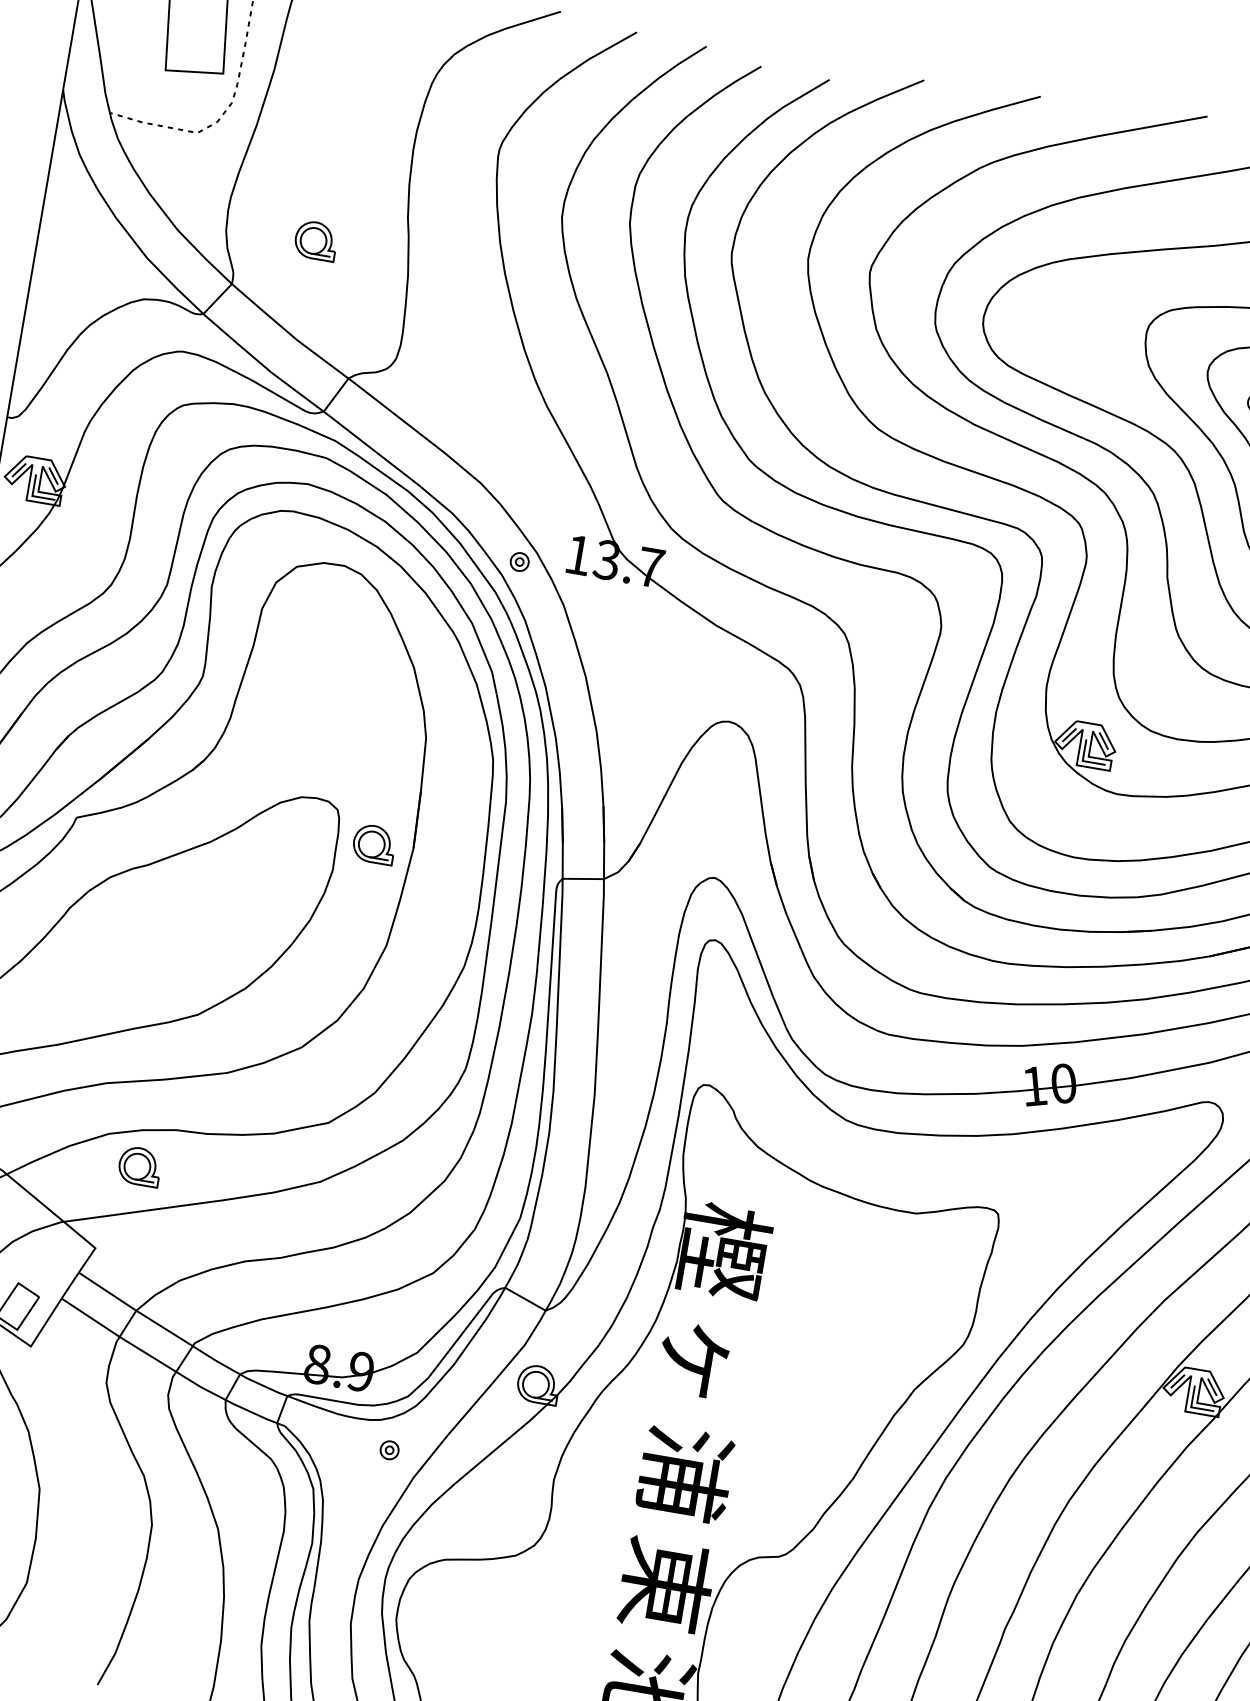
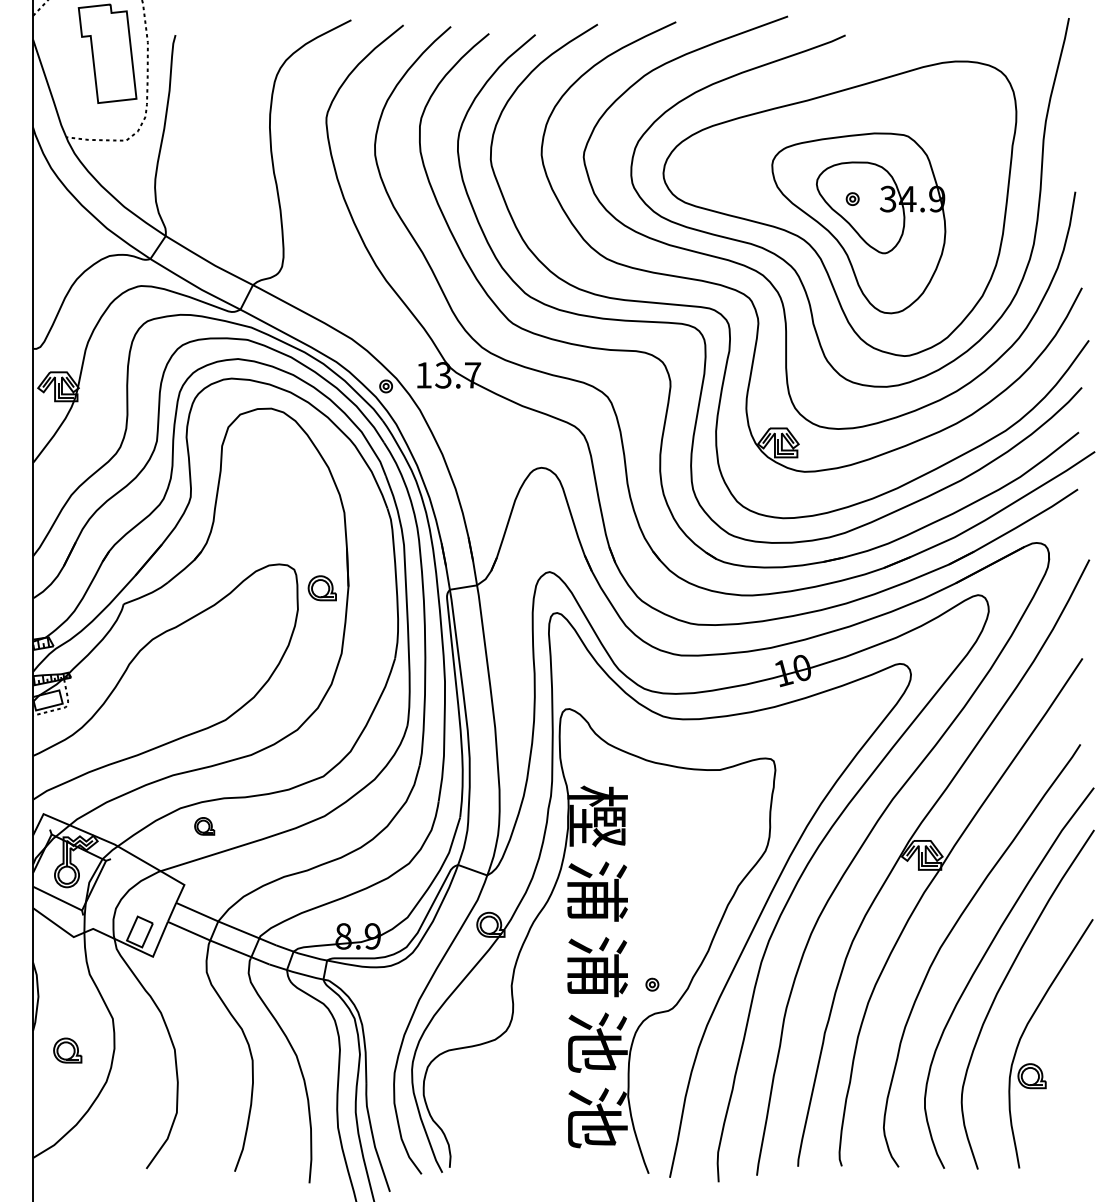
part: (314, 241) -> (215, 198), removed
part: (139, 1166) -> (204, 826), size x0.7
text: (704, 1362) -> (597, 891), ヶ -> 浦
part: (389, 1449) -> (652, 984), moved
text: (666, 1585) -> (597, 1042), 東 -> 池

